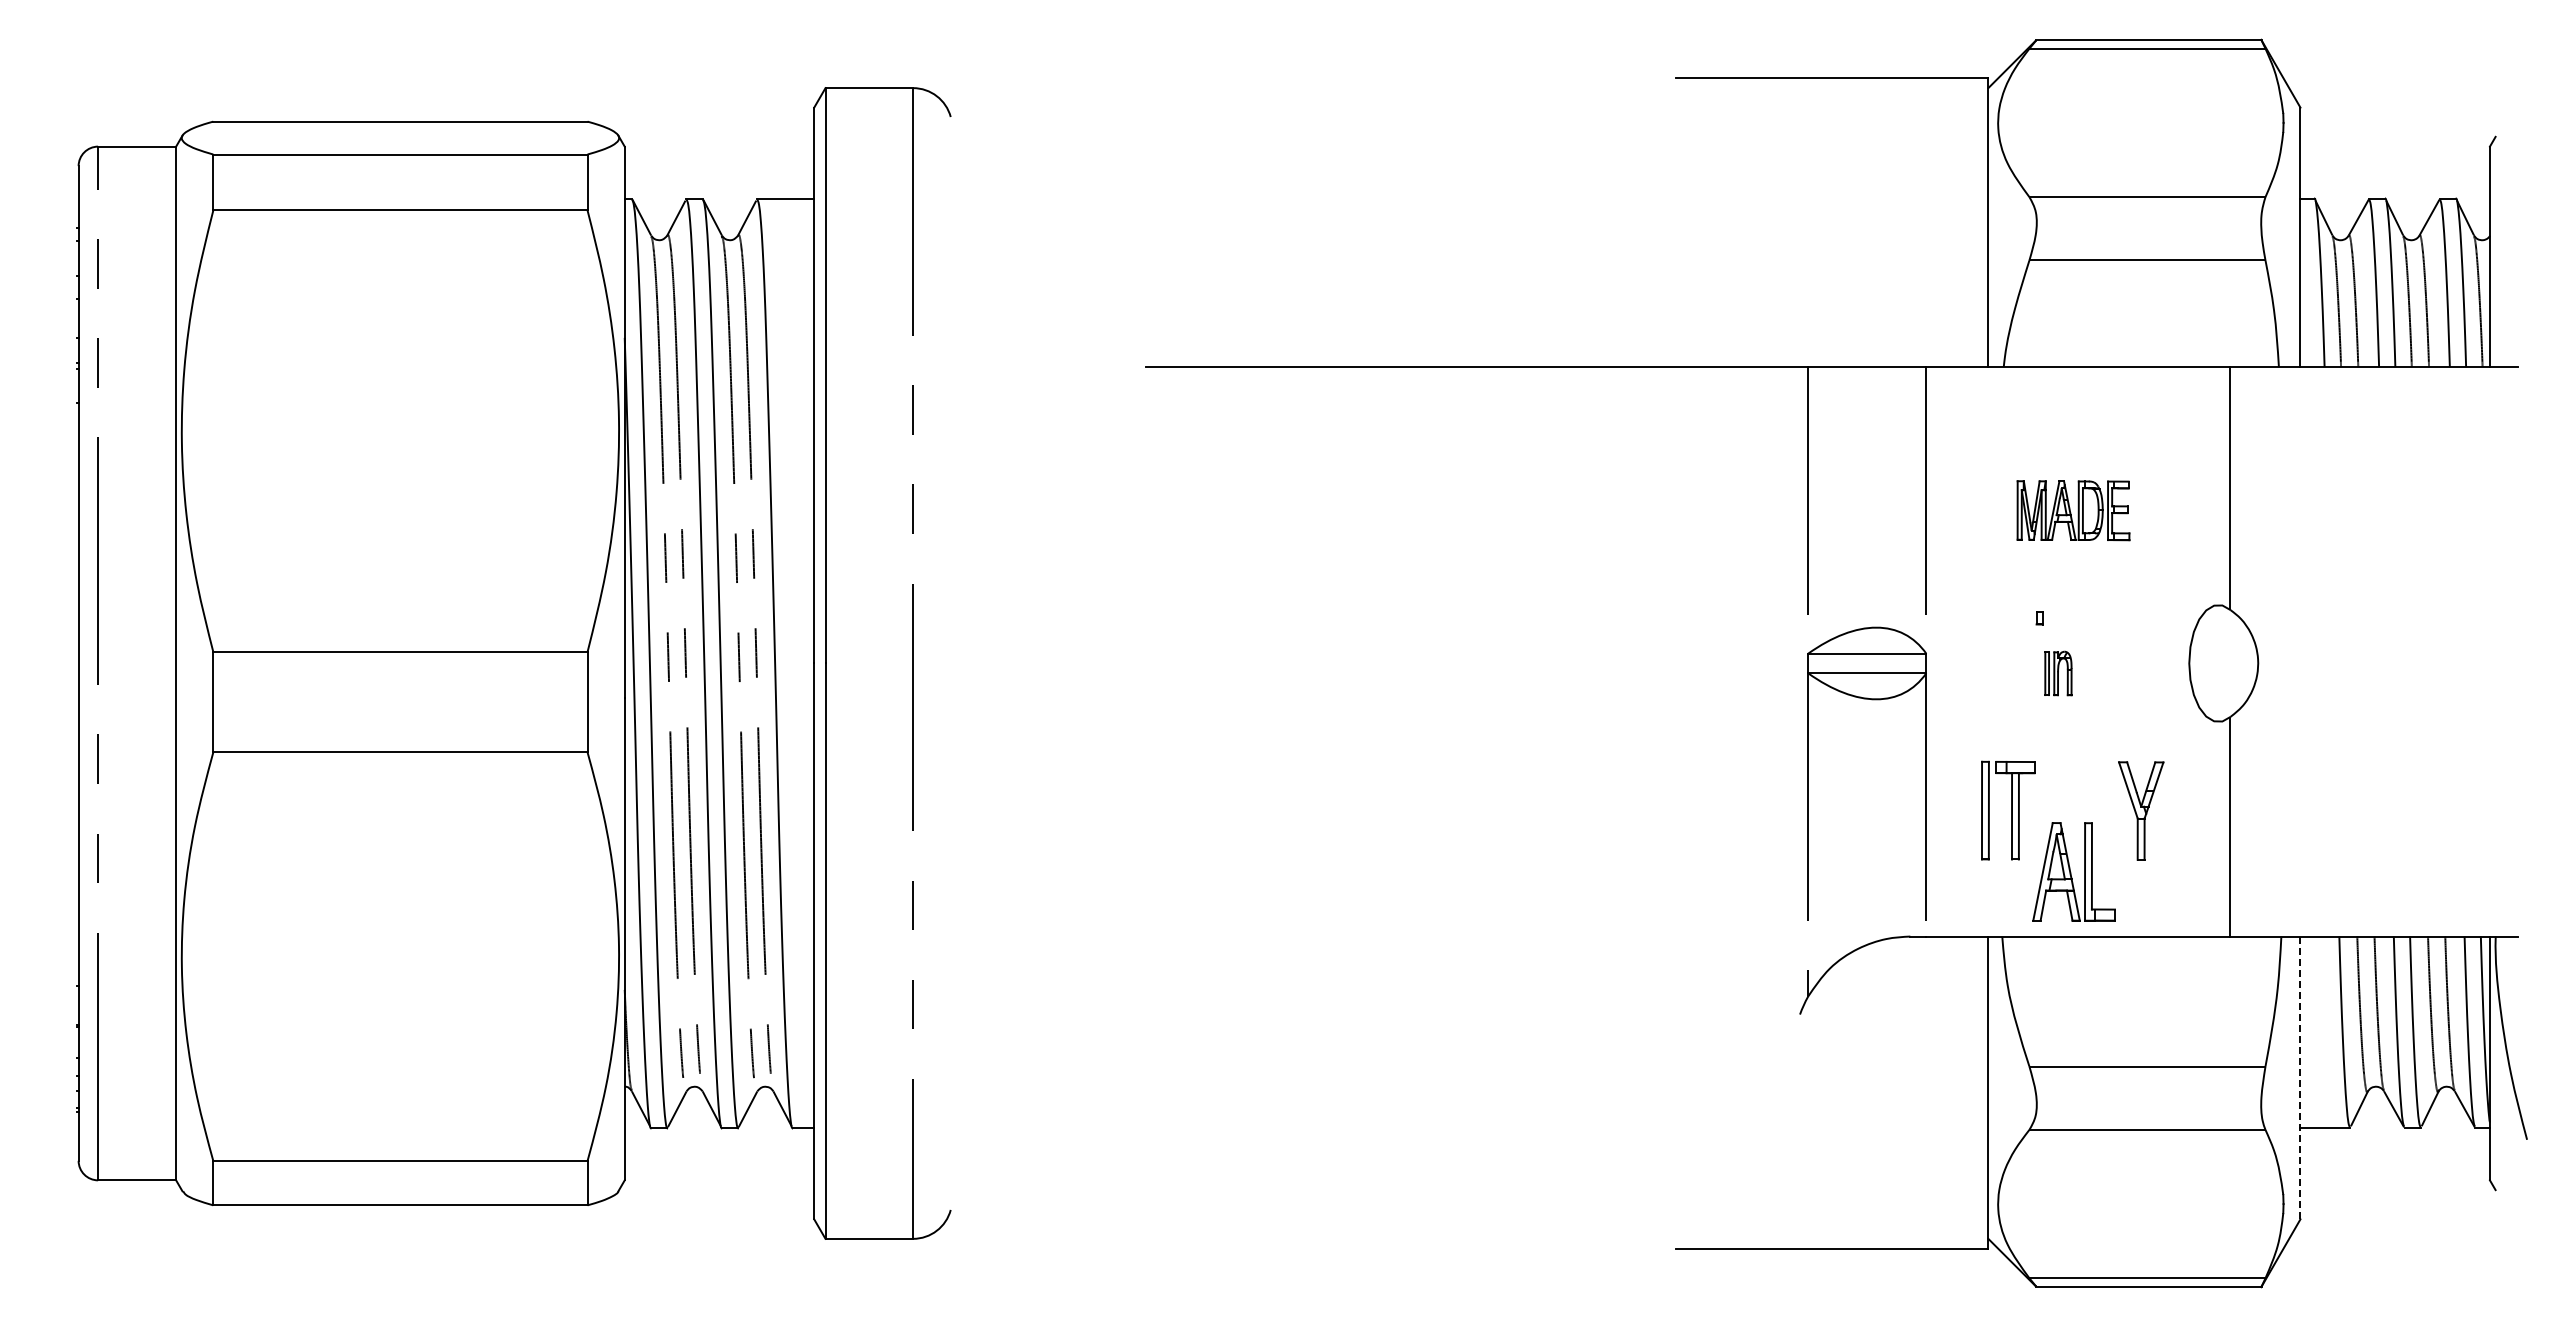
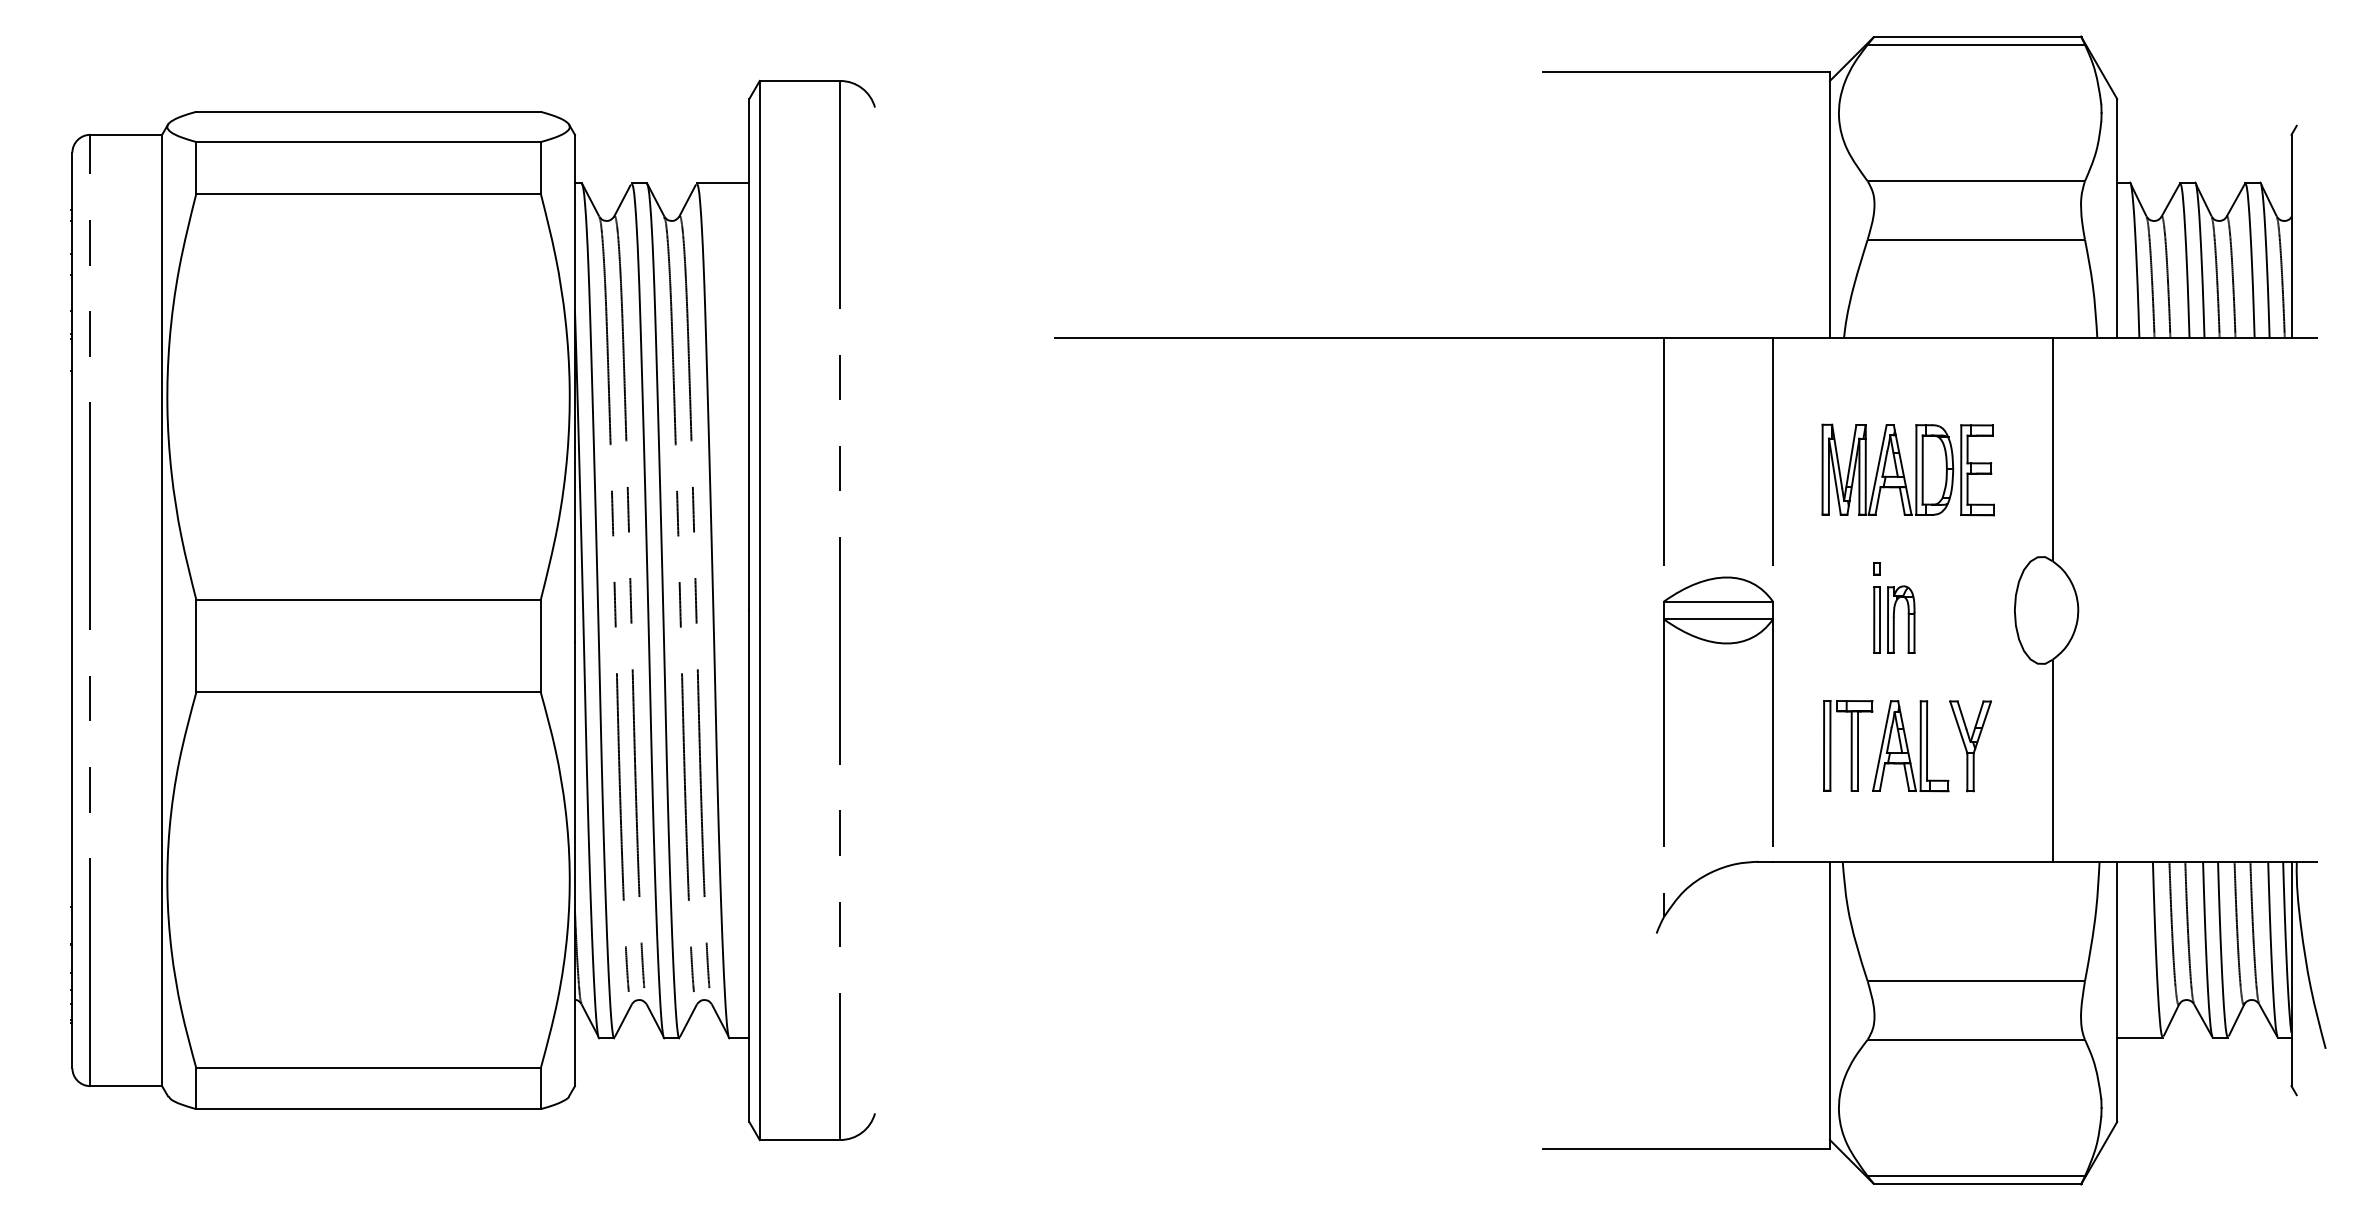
part: (2073, 510) -> (1908, 469), size x1.67
part: (2058, 673) -> (1894, 619), size x1.67
part: (2073, 871) -> (1910, 745), moved
line: (2300, 1077) -> (2117, 991), dashed -> solid

